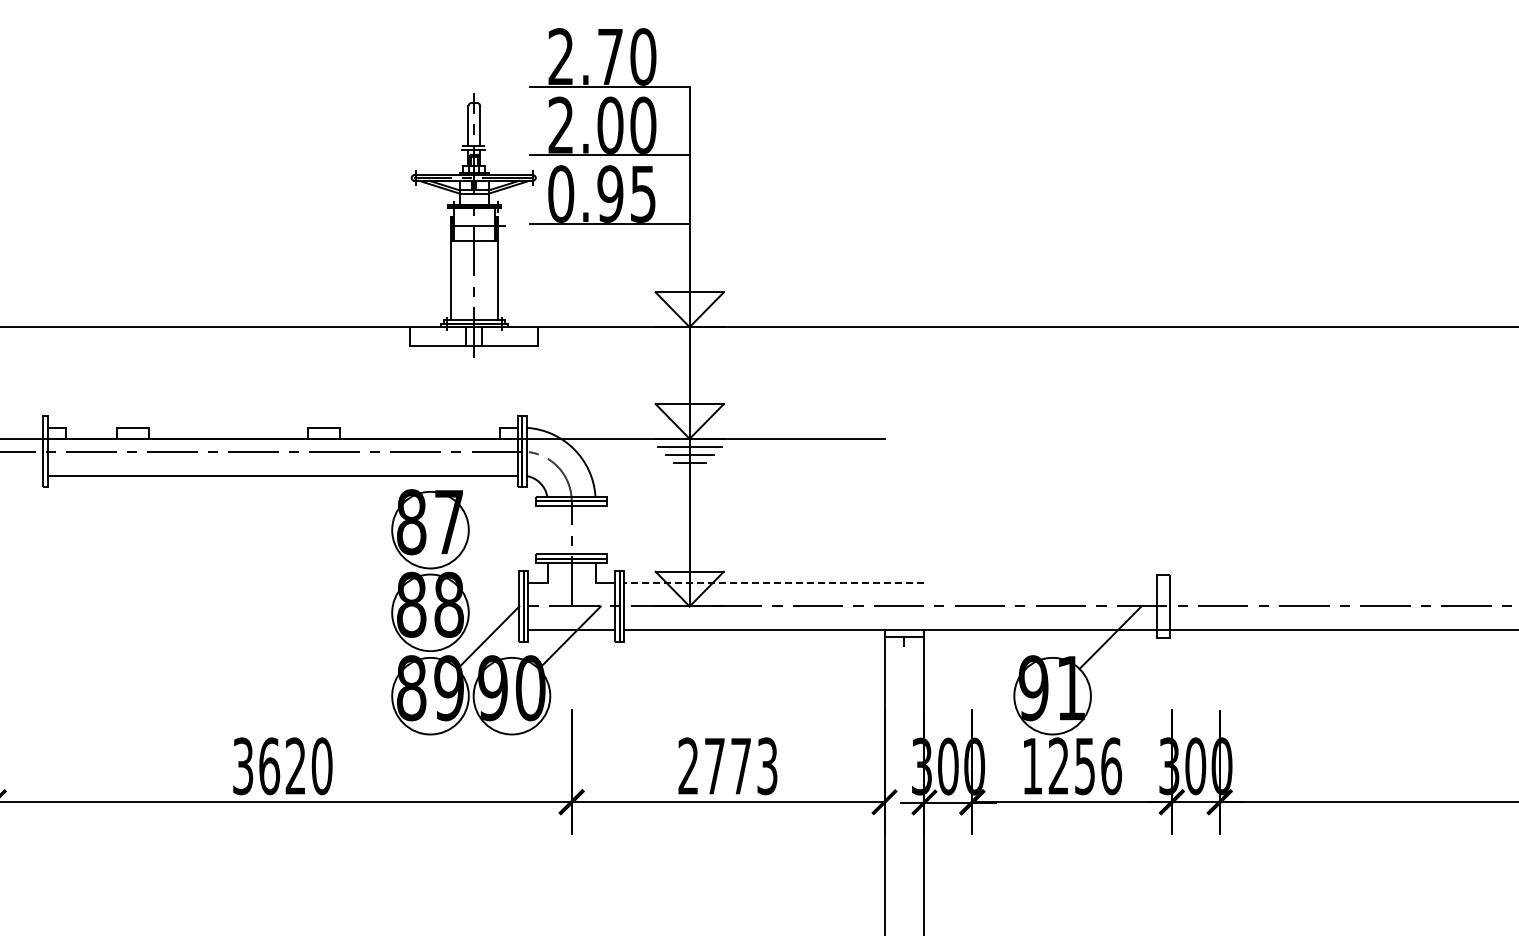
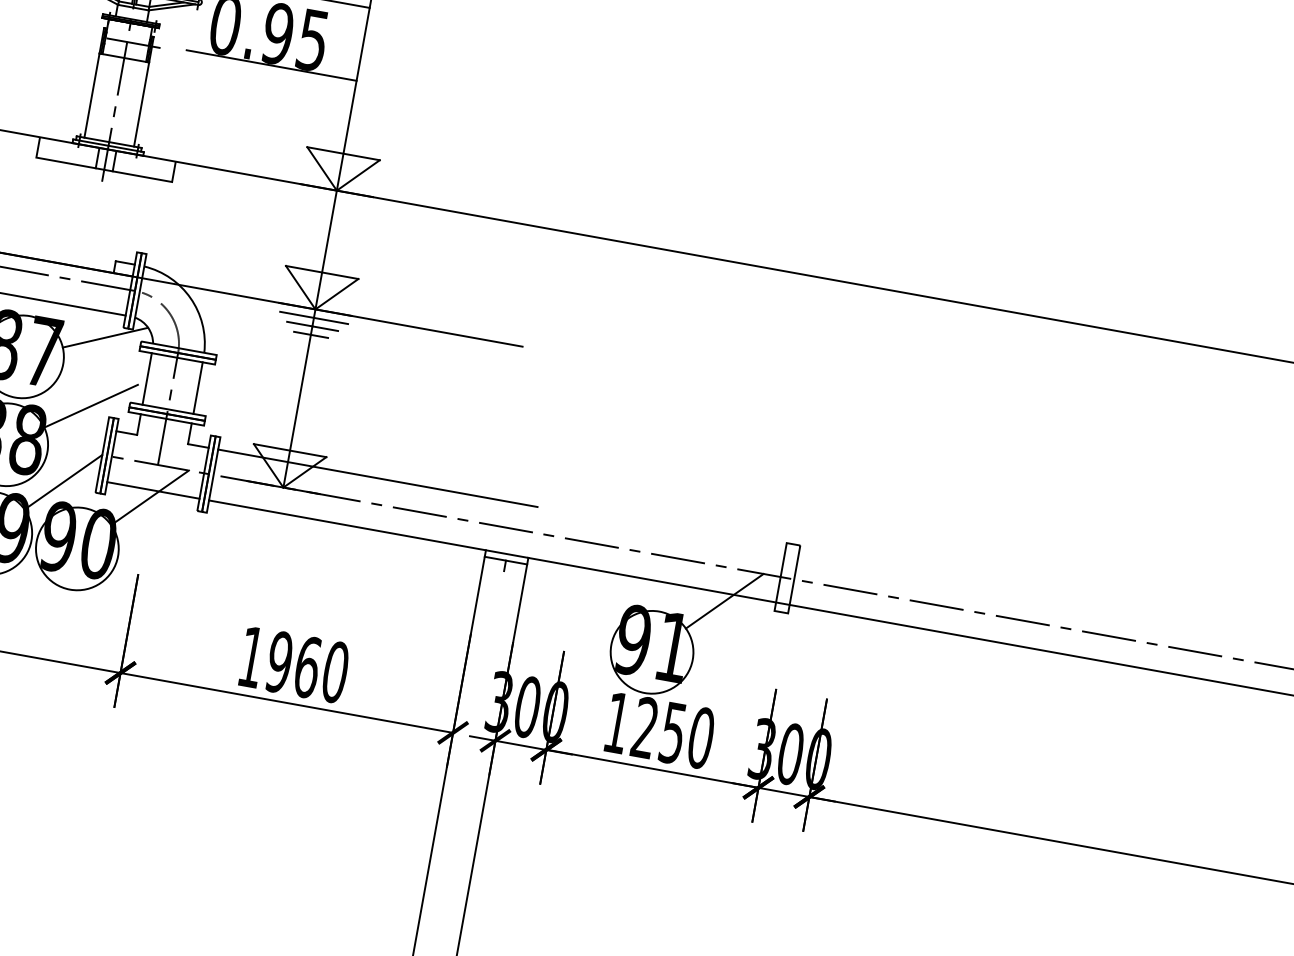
line: (502, 499) -> (104, 338), added
line: (547, 529) -> (147, 378), added
line: (595, 529) -> (198, 387), added
line: (501, 563) -> (91, 405), added
line: (773, 582) -> (377, 478), dashed -> solid
text: (727, 766) -> (293, 664), 2773 -> 1960
text: (1111, 766) -> (701, 738), 1256 -> 1250

